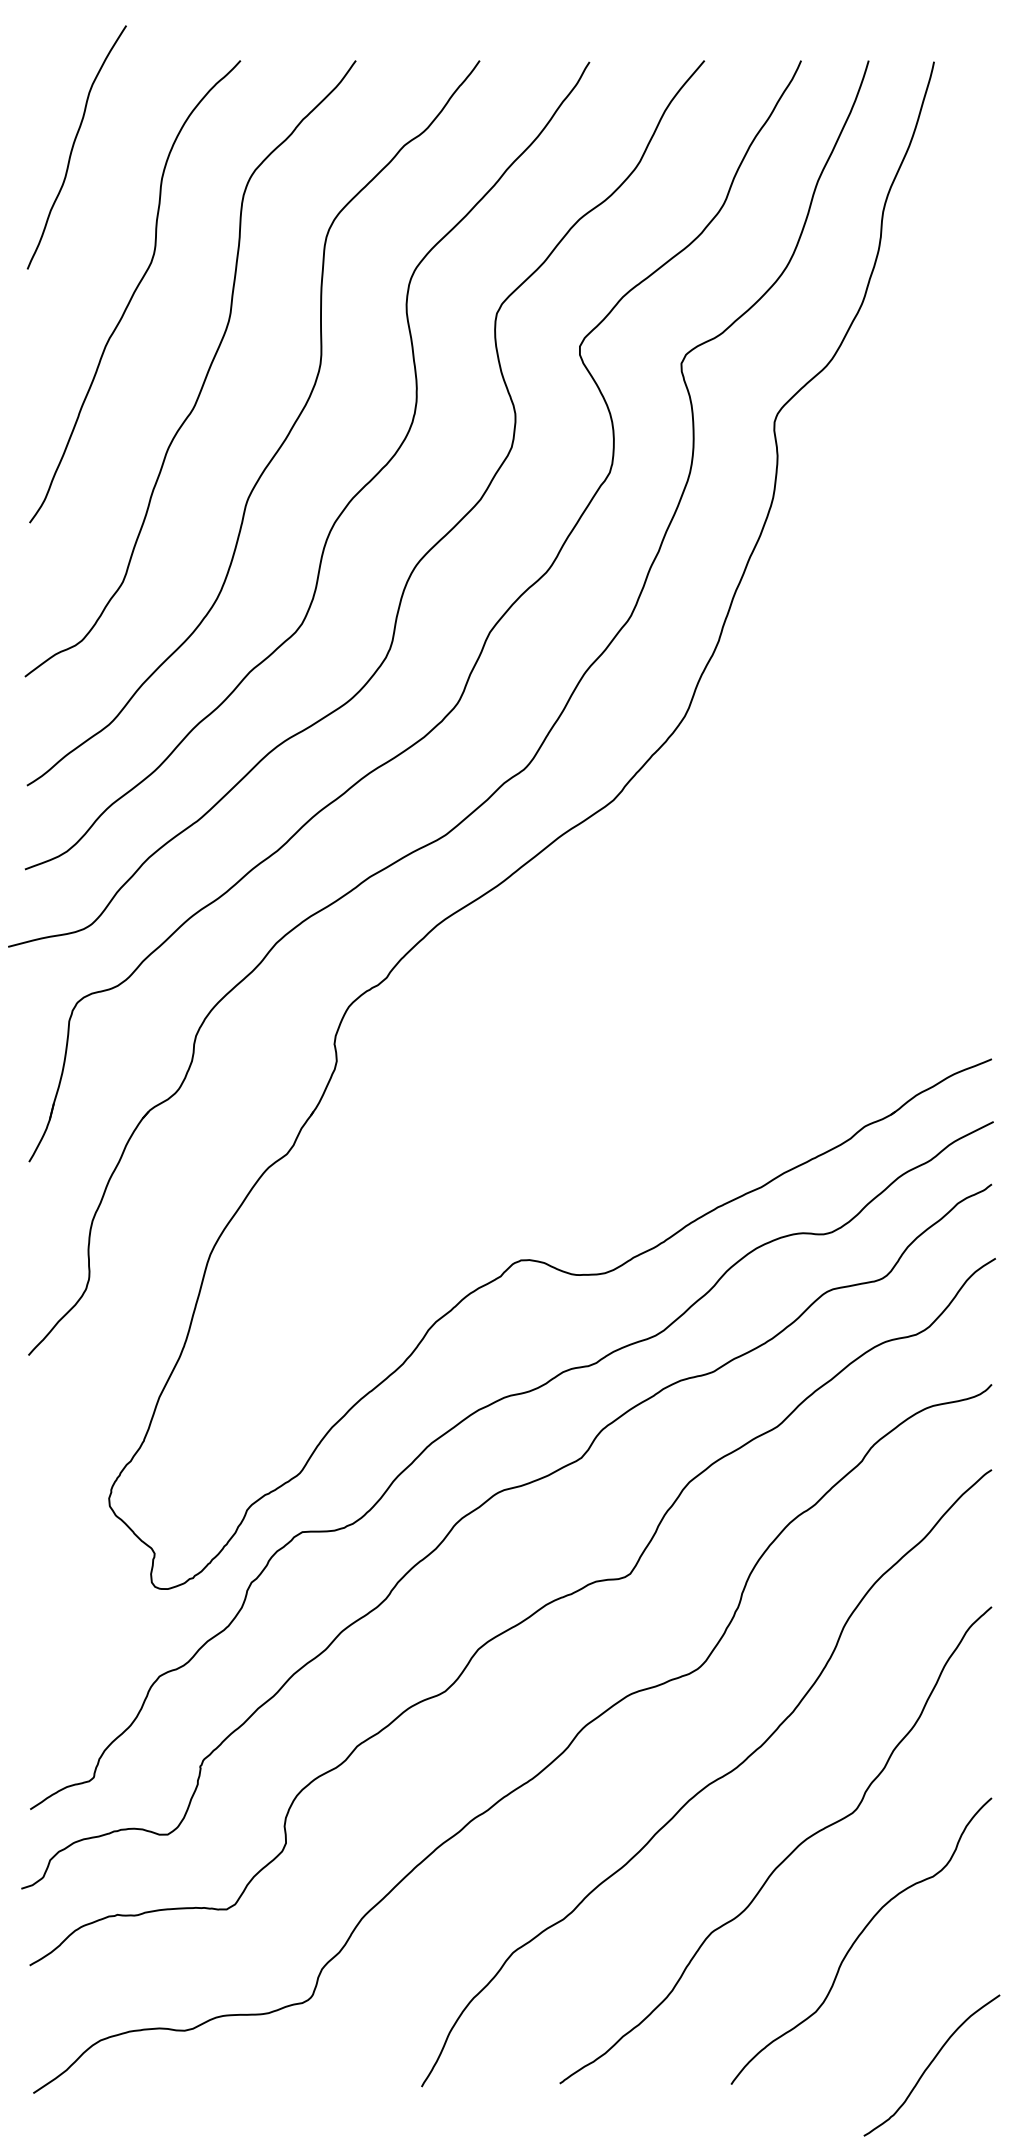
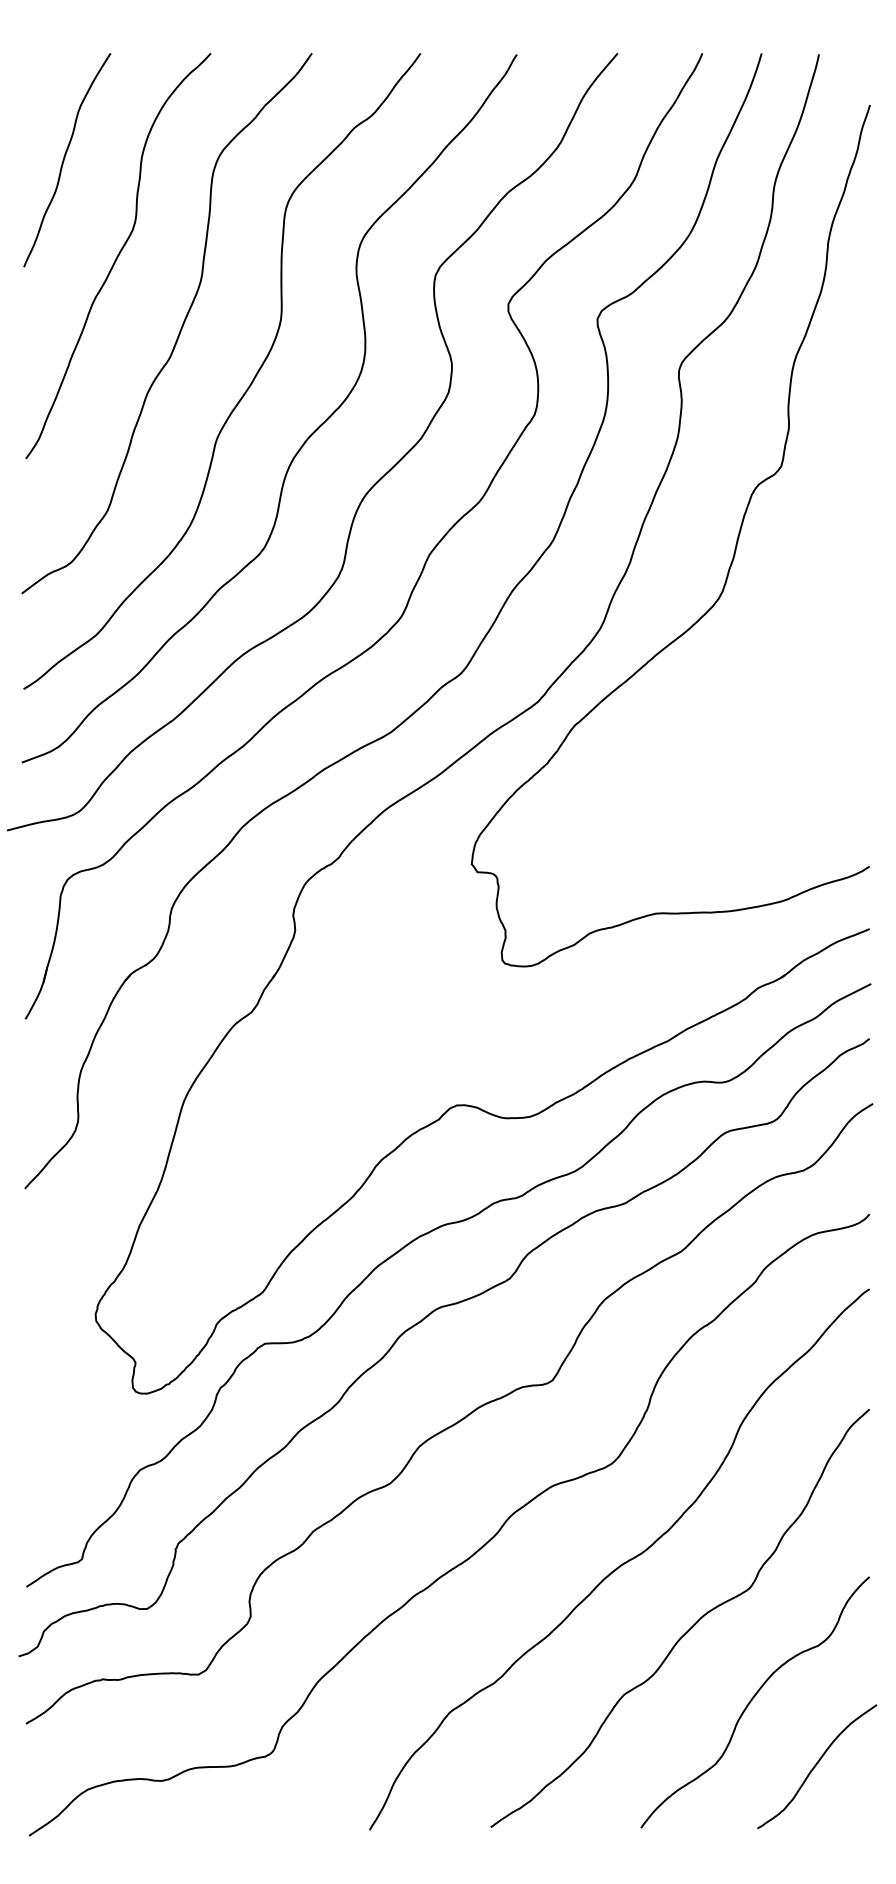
curve: (74, 145) -> (65, 158), moved
curve: (837, 627) -> (734, 550), added
curve: (931, 2064) -> (816, 1765), moved

